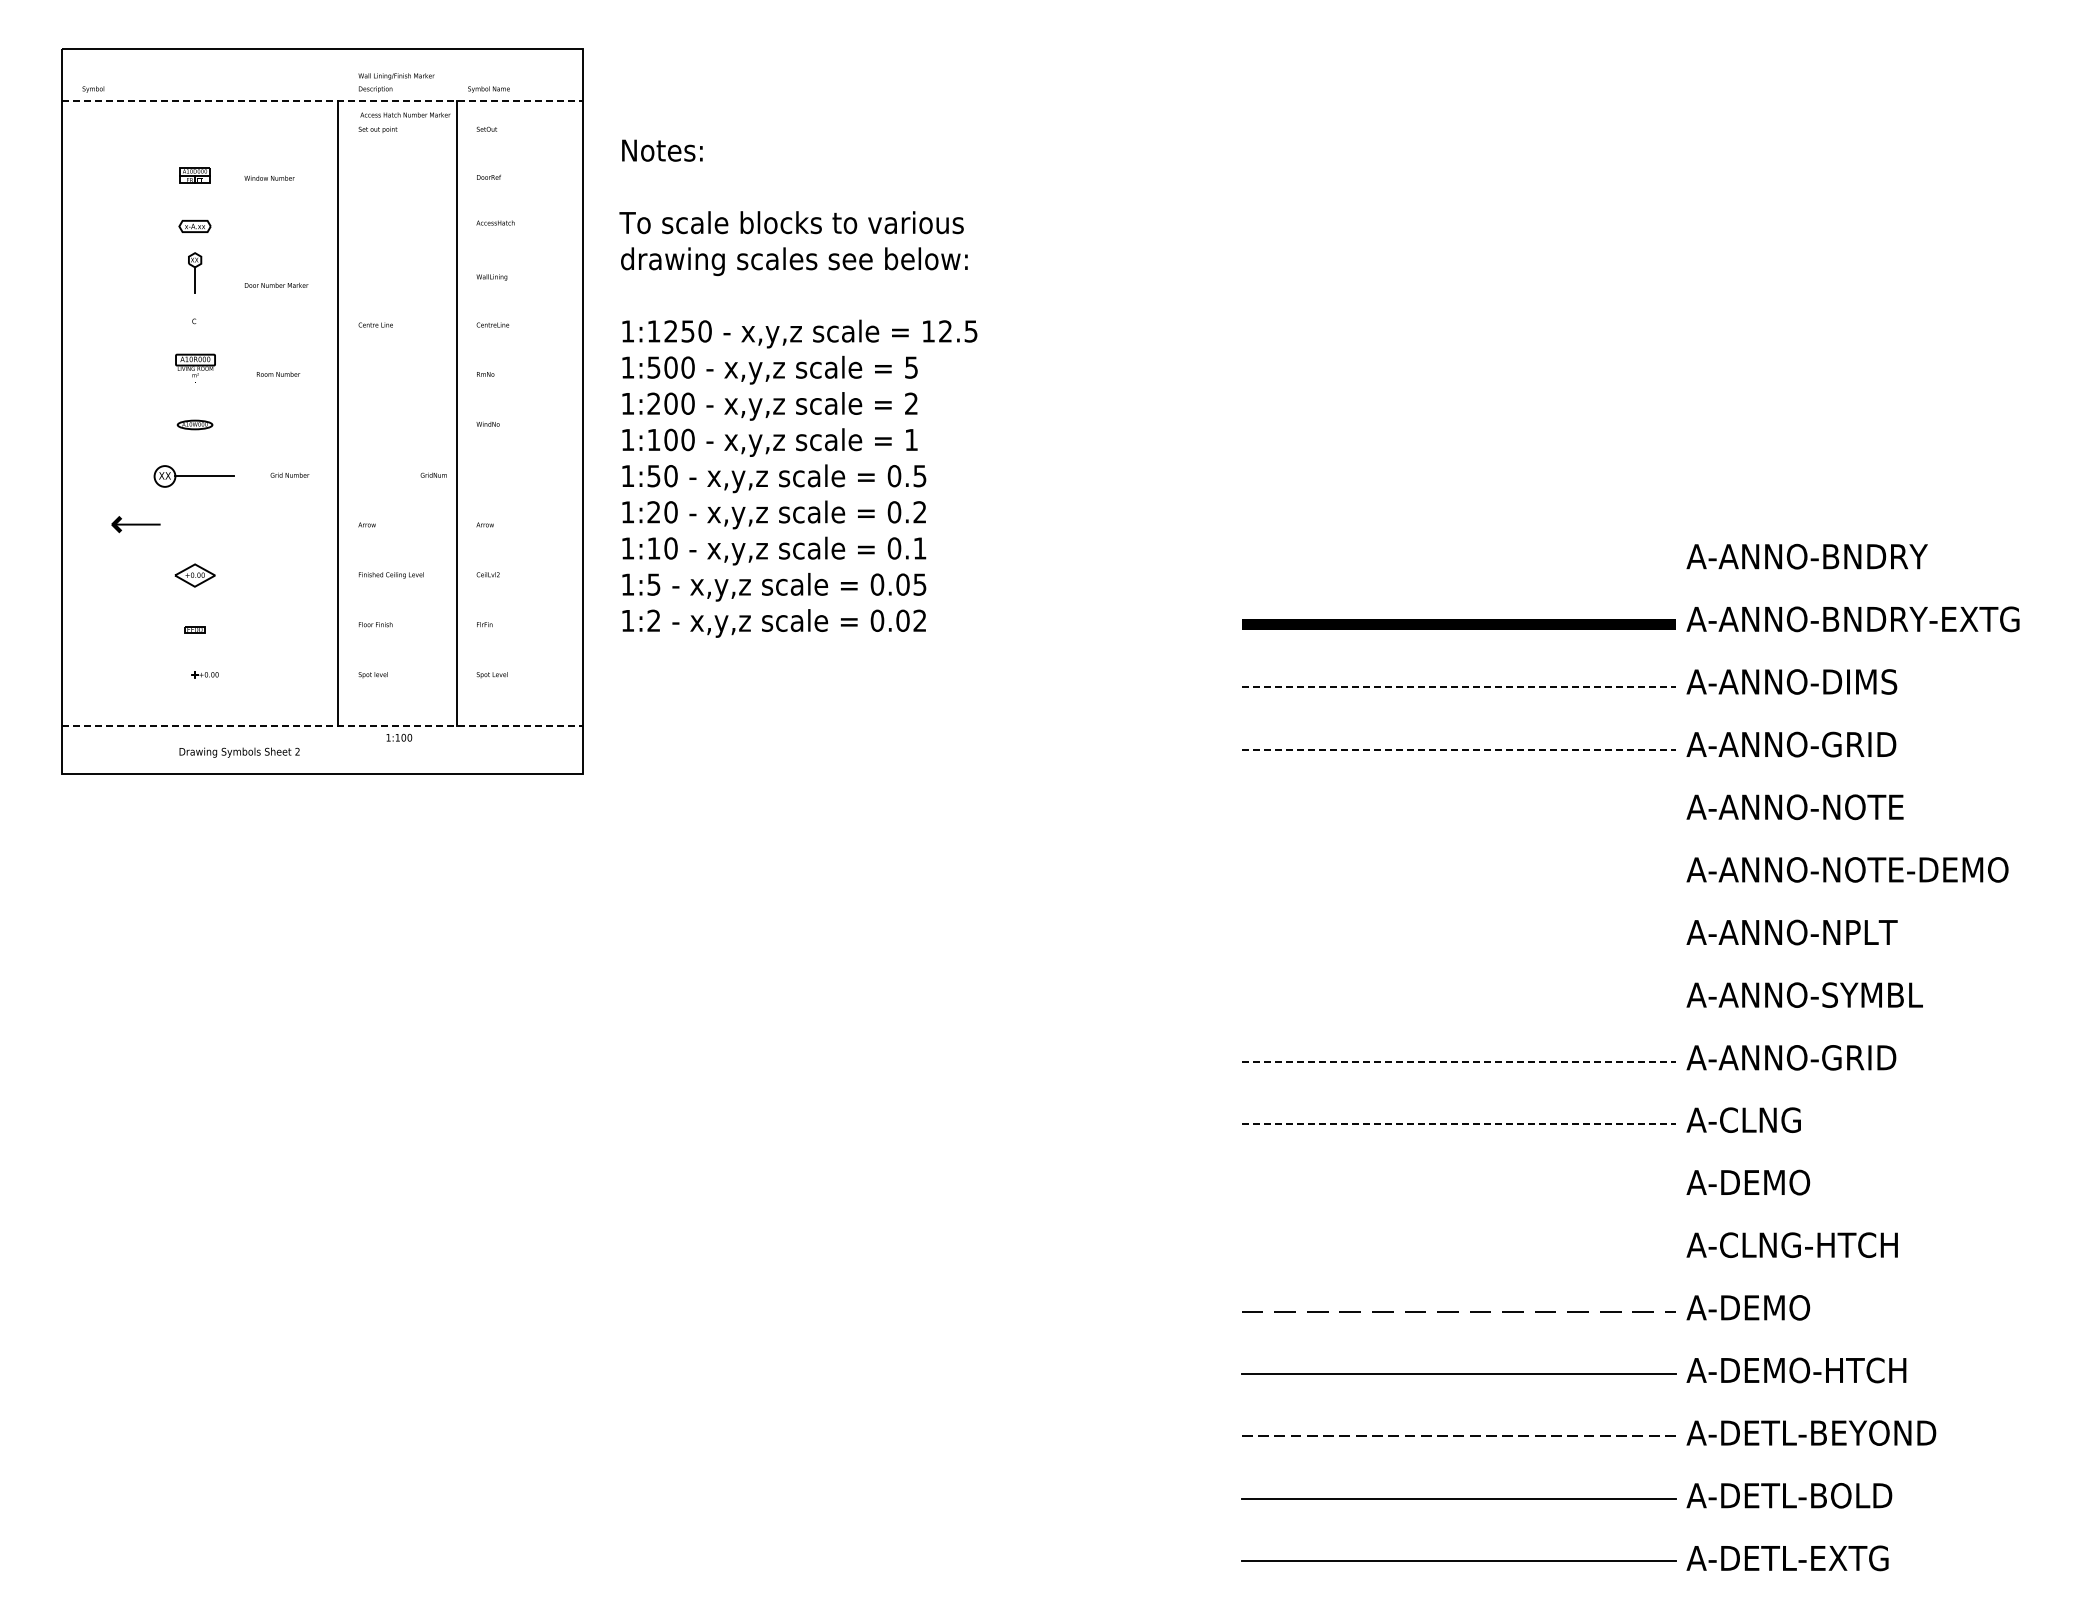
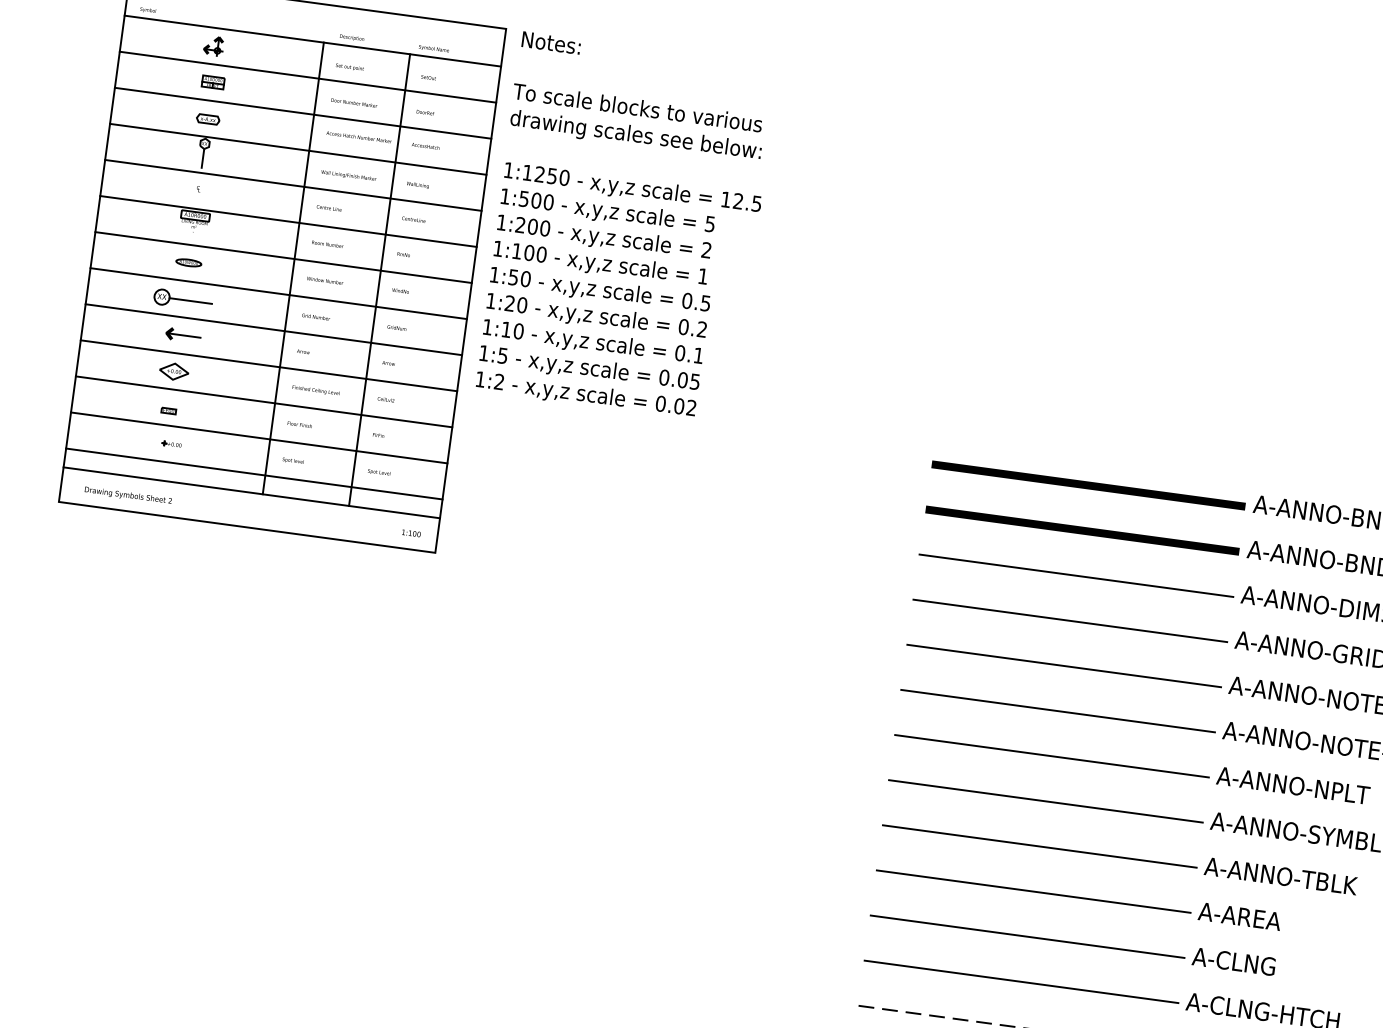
text: (396, 76) -> (348, 175), moved
line: (323, 100) -> (313, 40), dashed -> solid
text: (405, 114) -> (359, 136), moved
part: (188, 125) -> (213, 45), added
line: (322, 150) -> (307, 76), added
text: (269, 177) -> (325, 280), moved
line: (322, 200) -> (302, 113), added
line: (322, 250) -> (297, 149), added
text: (276, 285) -> (354, 103), moved
line: (322, 300) -> (293, 185), added
line: (322, 350) -> (288, 221), added
text: (278, 374) -> (327, 244), moved
text: (798, 388) -> (626, 228), moved
line: (322, 400) -> (283, 257), added
line: (322, 450) -> (278, 293), added
text: (289, 474) -> (315, 316), moved
text: (433, 474) -> (396, 327), moved
line: (322, 500) -> (273, 329), added
part: (135, 524) -> (183, 335), moved
line: (322, 550) -> (268, 366), added
line: (1458, 562) -> (1088, 485), added
line: (322, 600) -> (263, 402), added
line: (322, 649) -> (258, 437), added
line: (1459, 687) -> (1076, 576), dashed -> solid
line: (322, 699) -> (254, 473), added
line: (323, 725) -> (252, 492), dashed -> solid
text: (399, 737) -> (411, 533), moved
line: (1459, 749) -> (1070, 620), dashed -> solid
text: (239, 752) -> (128, 495), moved
line: (1458, 811) -> (1064, 665), added
line: (1458, 874) -> (1057, 711), added
line: (1458, 936) -> (1051, 755), added
line: (1458, 999) -> (1045, 801), added
text: (1858, 1057) -> (1329, 882), A-ANNO-GRID -> A-ANNO-TBLK
line: (1459, 1061) -> (1040, 846), dashed -> solid
text: (1759, 1120) -> (1251, 918), A-CLNG -> A-AREA
line: (1459, 1124) -> (1034, 891), dashed -> solid
text: (1765, 1182) -> (1249, 963), A-DEMO -> A-CLNG
line: (1458, 1186) -> (1027, 936), added
line: (1458, 1249) -> (1021, 982), added

